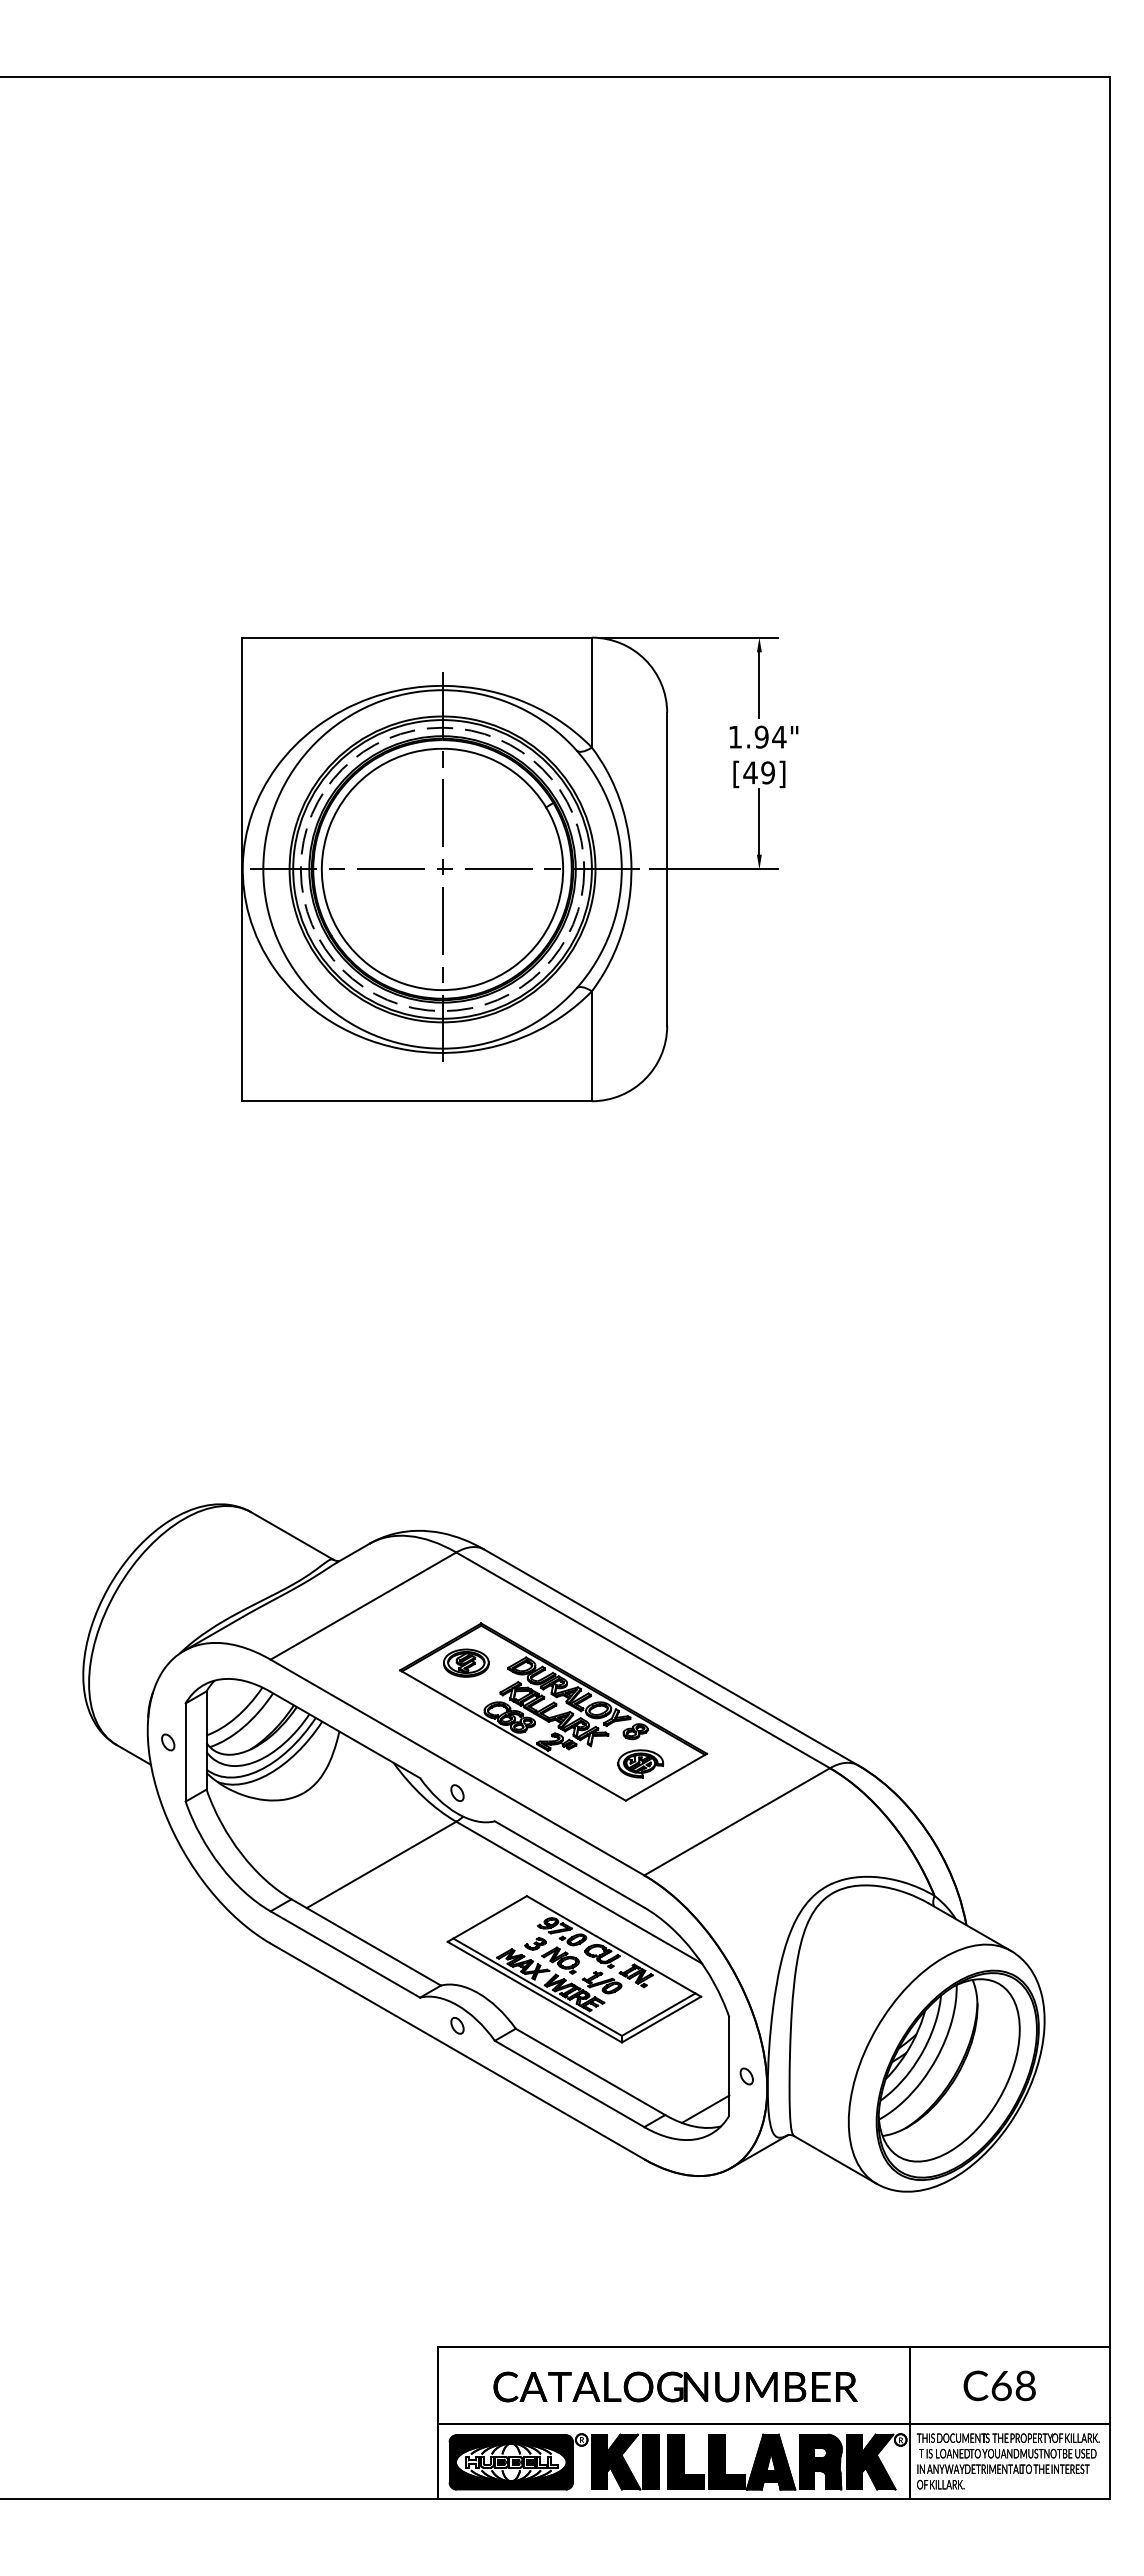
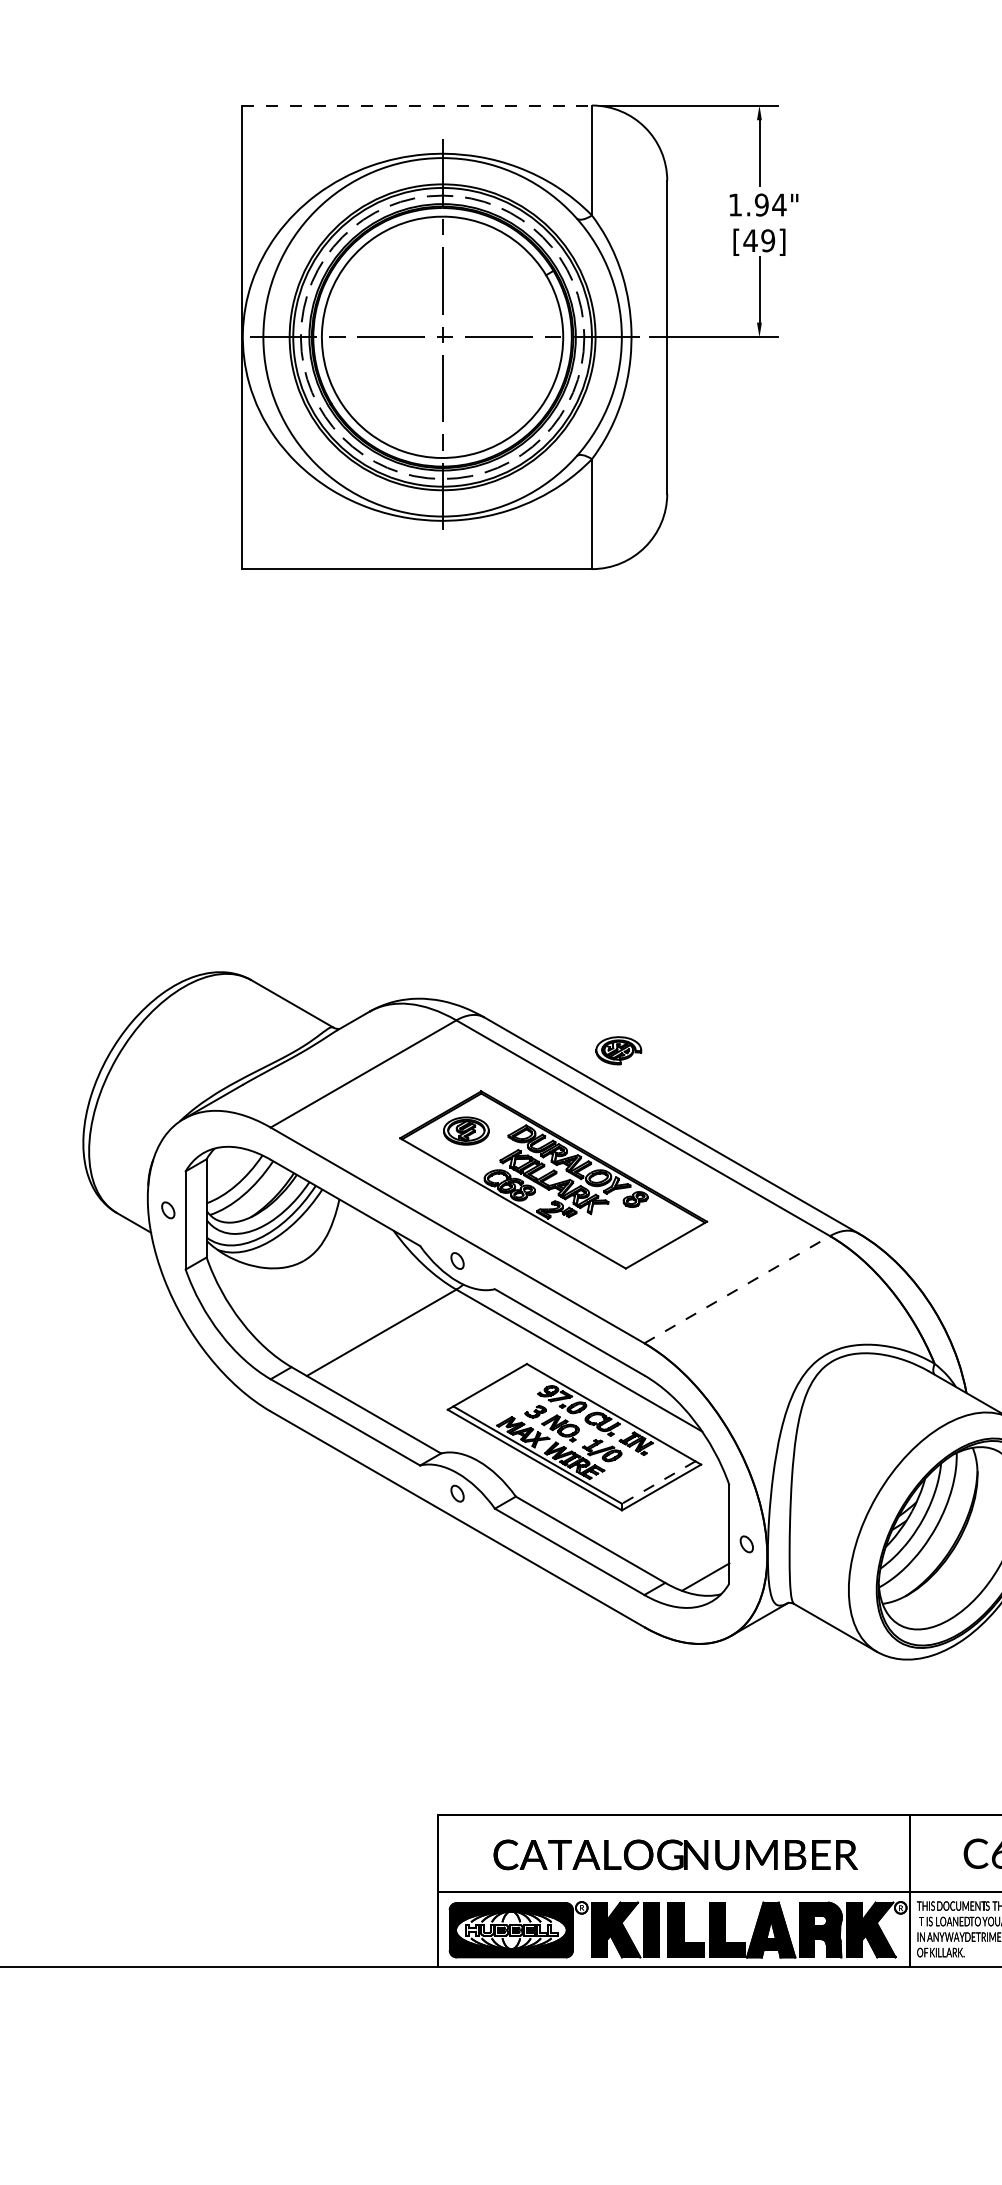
line: (417, 637) -> (417, 105), solid -> dashed
part: (640, 1763) -> (618, 1050), moved
line: (737, 1821) -> (737, 1289), solid -> dashed
line: (658, 2014) -> (658, 1482), solid -> dashed

